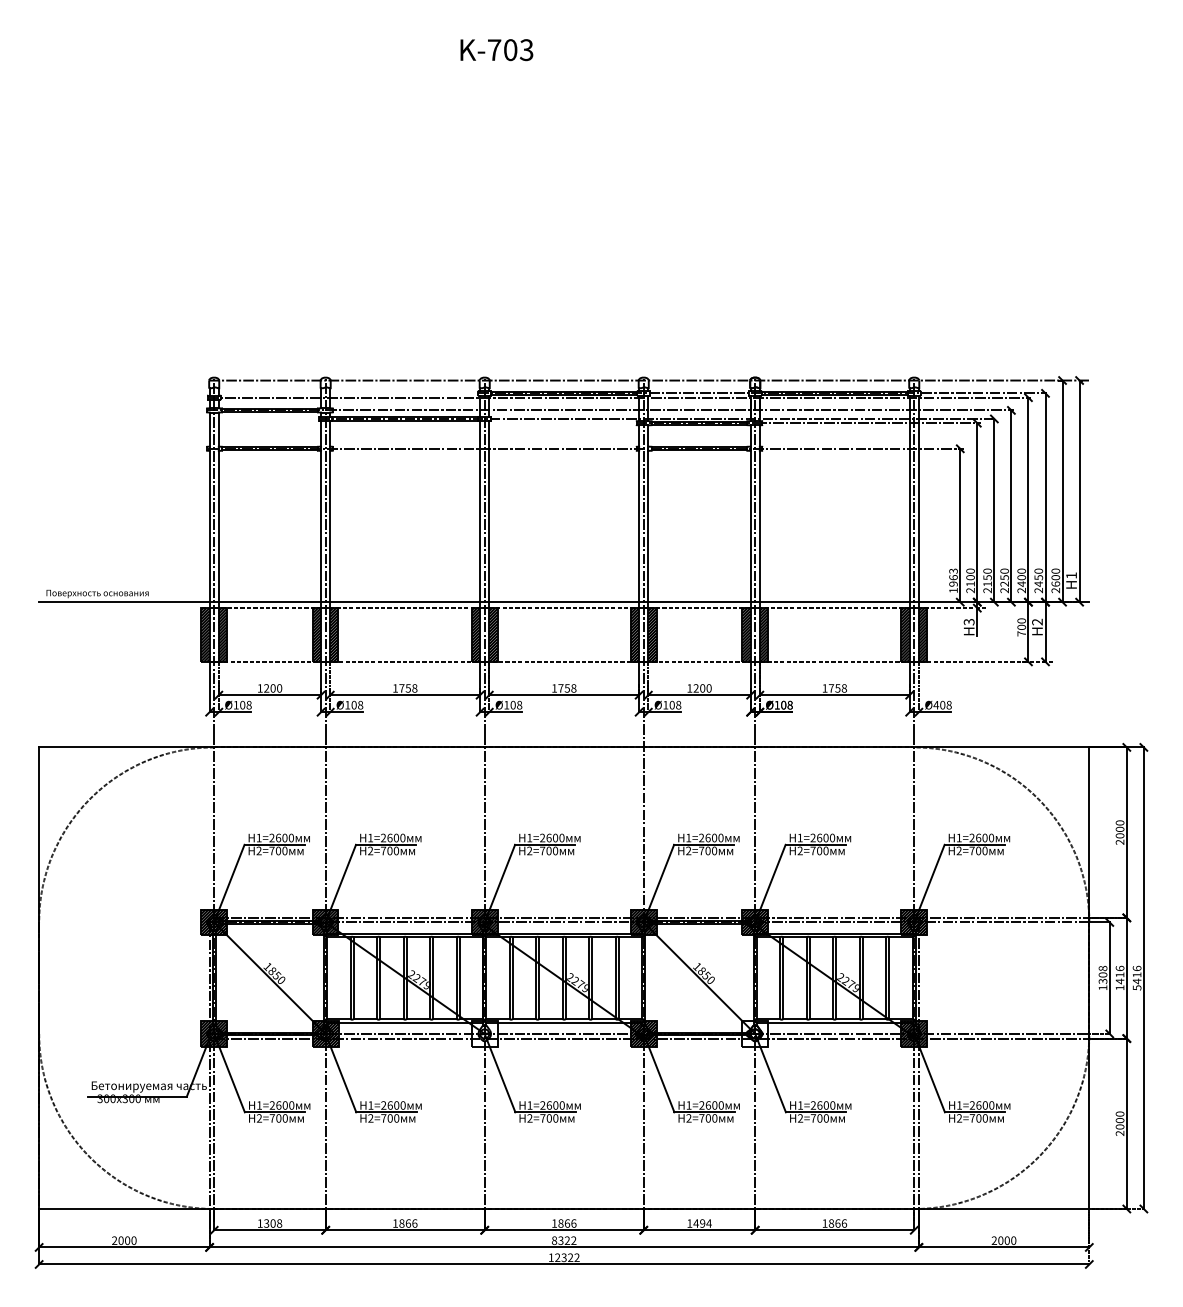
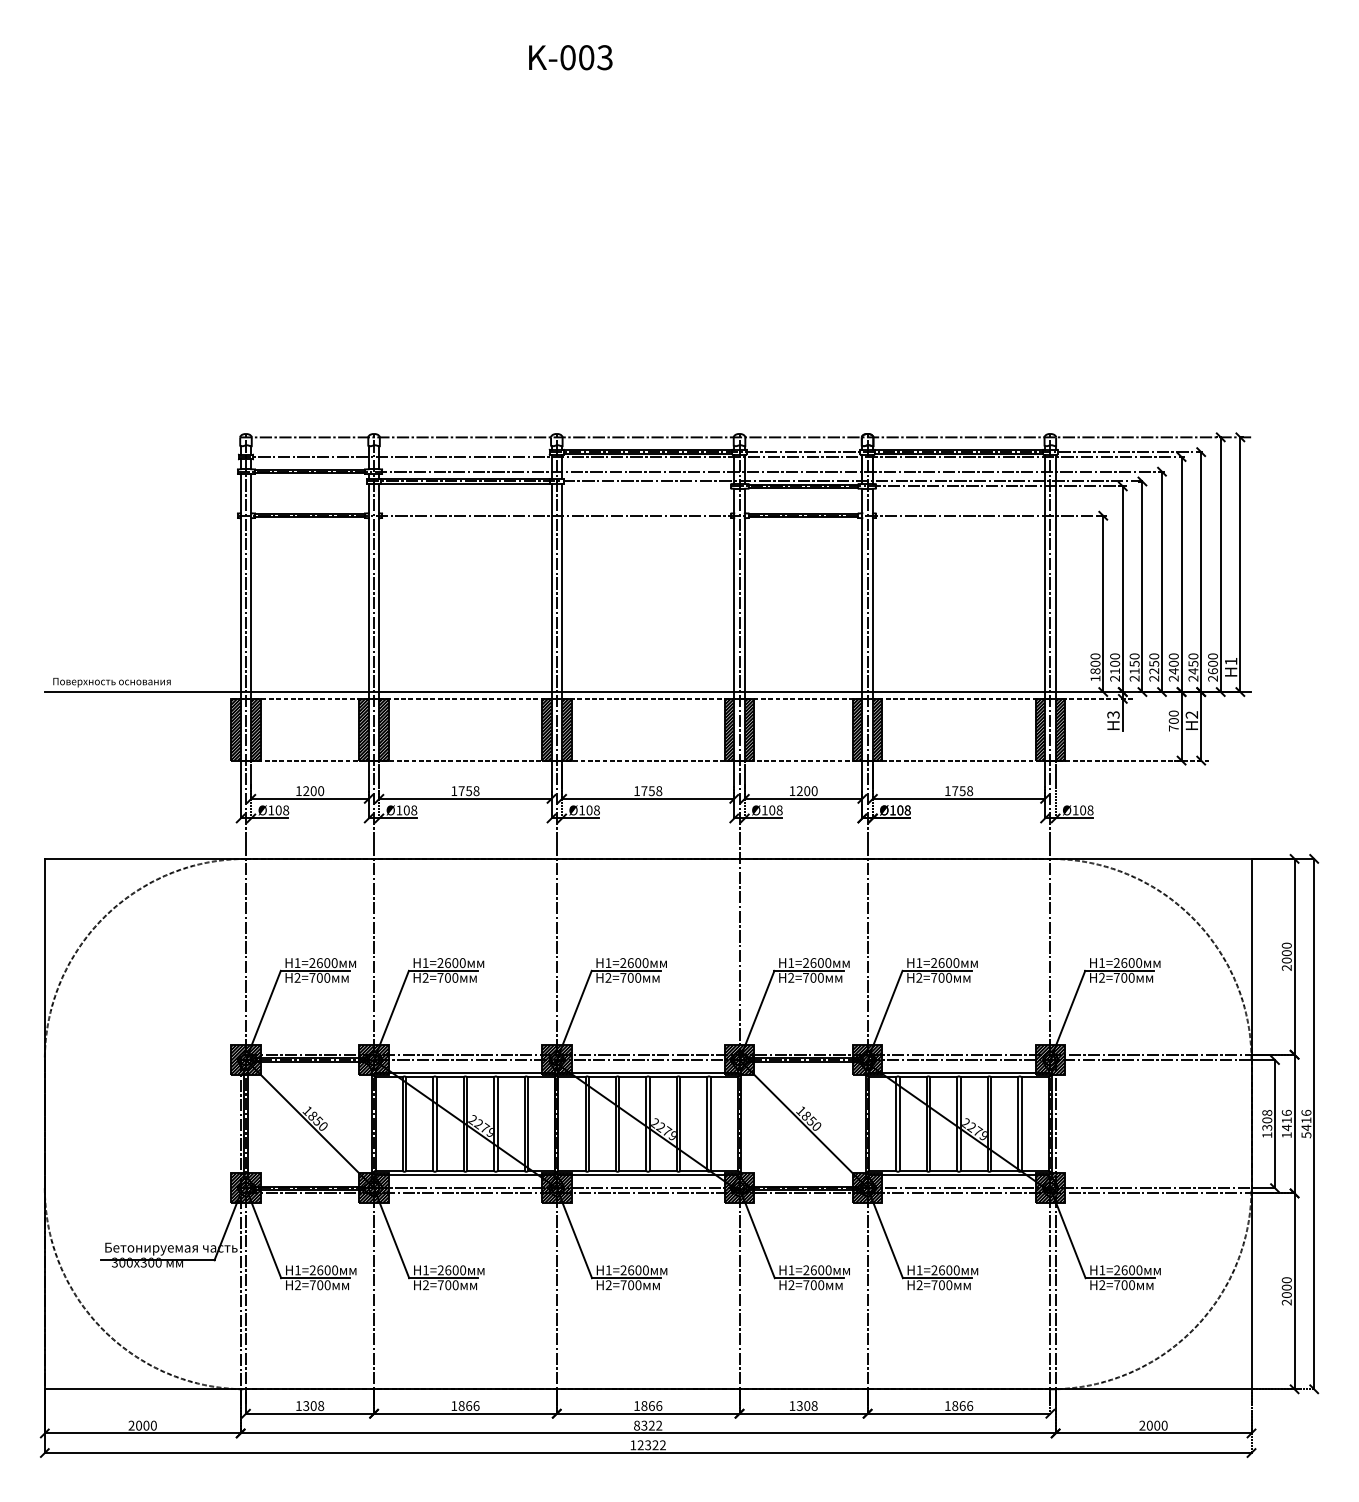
text: (494, 49) -> (567, 57), K-703 -> K-003
text: (953, 577) -> (1095, 663), 1963 -> 1800
text: (936, 705) -> (1075, 810), Ø408 -> Ø108
hatch: (484, 1033) -> (556, 1187), added
hatch: (755, 1033) -> (867, 1187), added
text: (702, 1223) -> (806, 1405), 1494 -> 1308

